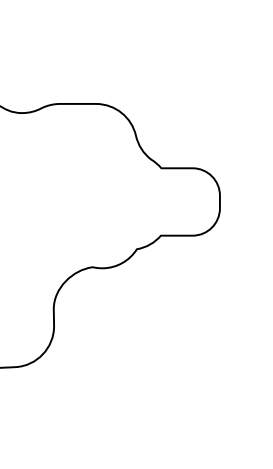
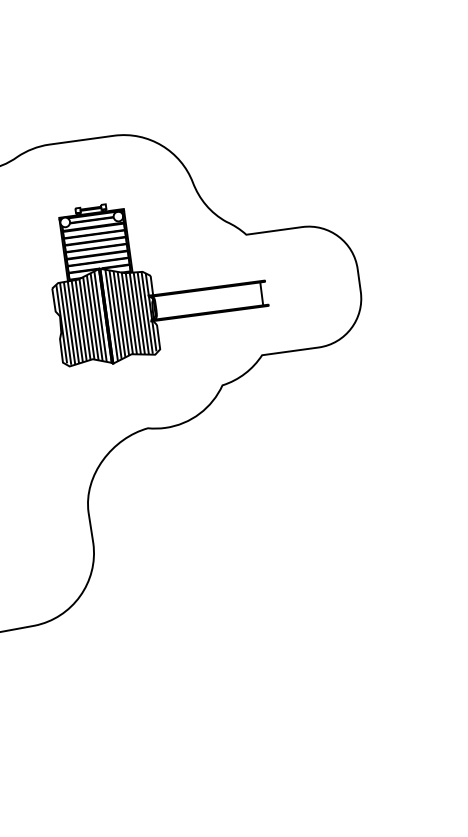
part: (109, 185) -> (157, 278), added

